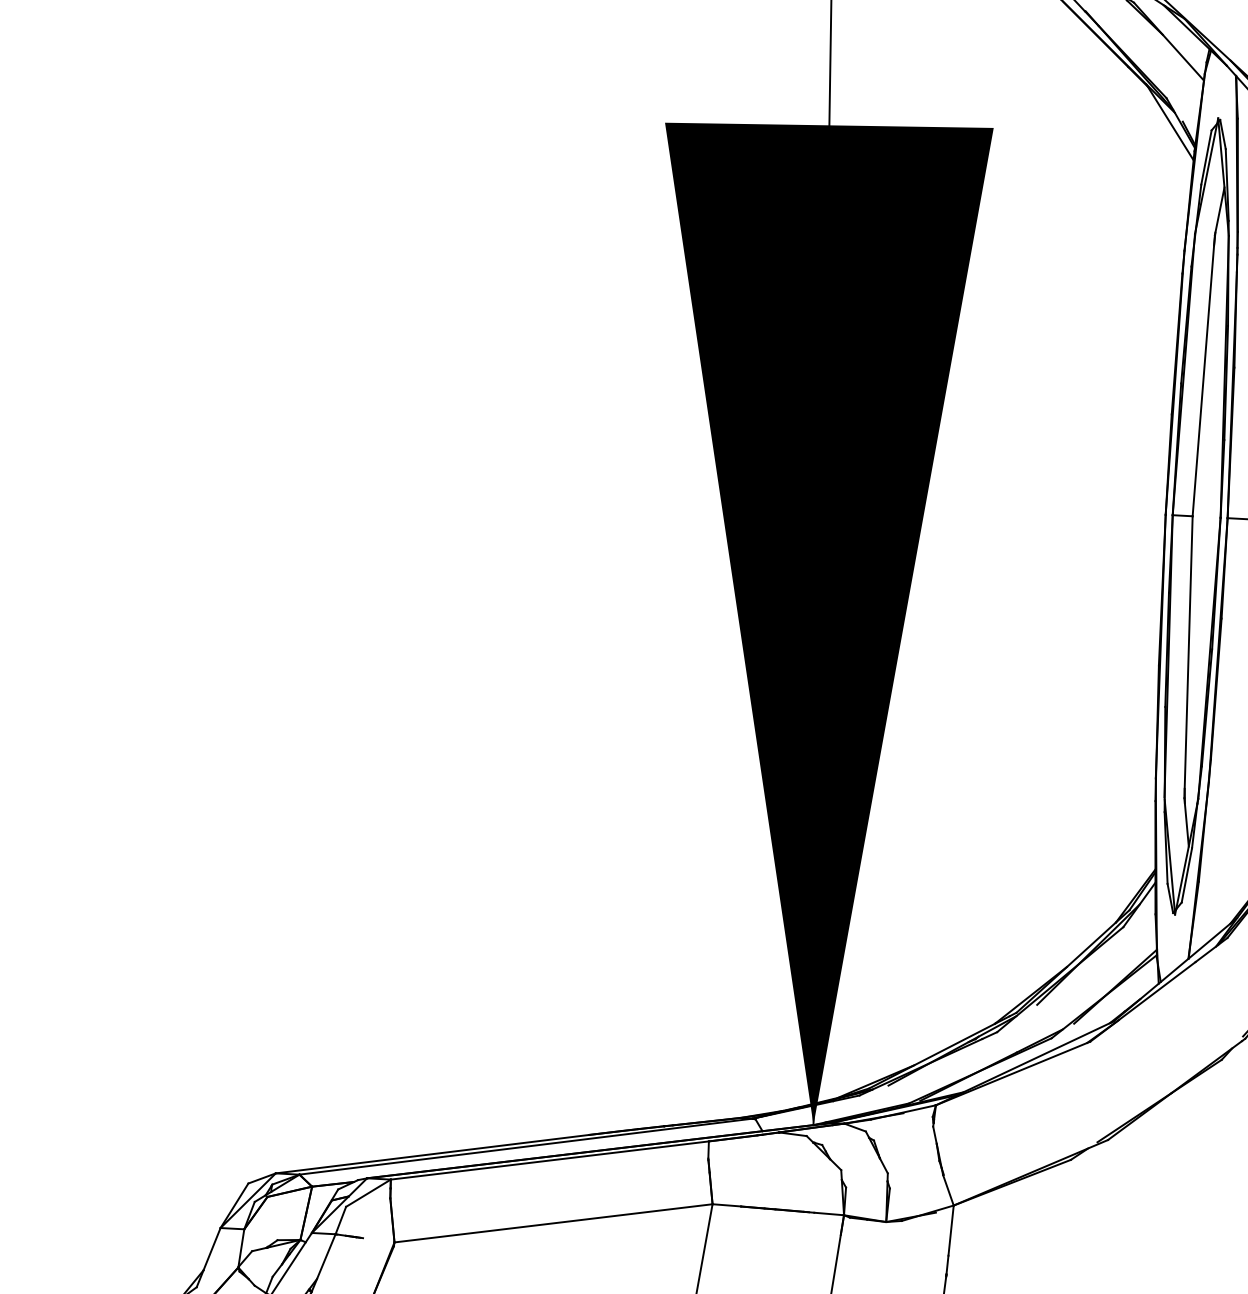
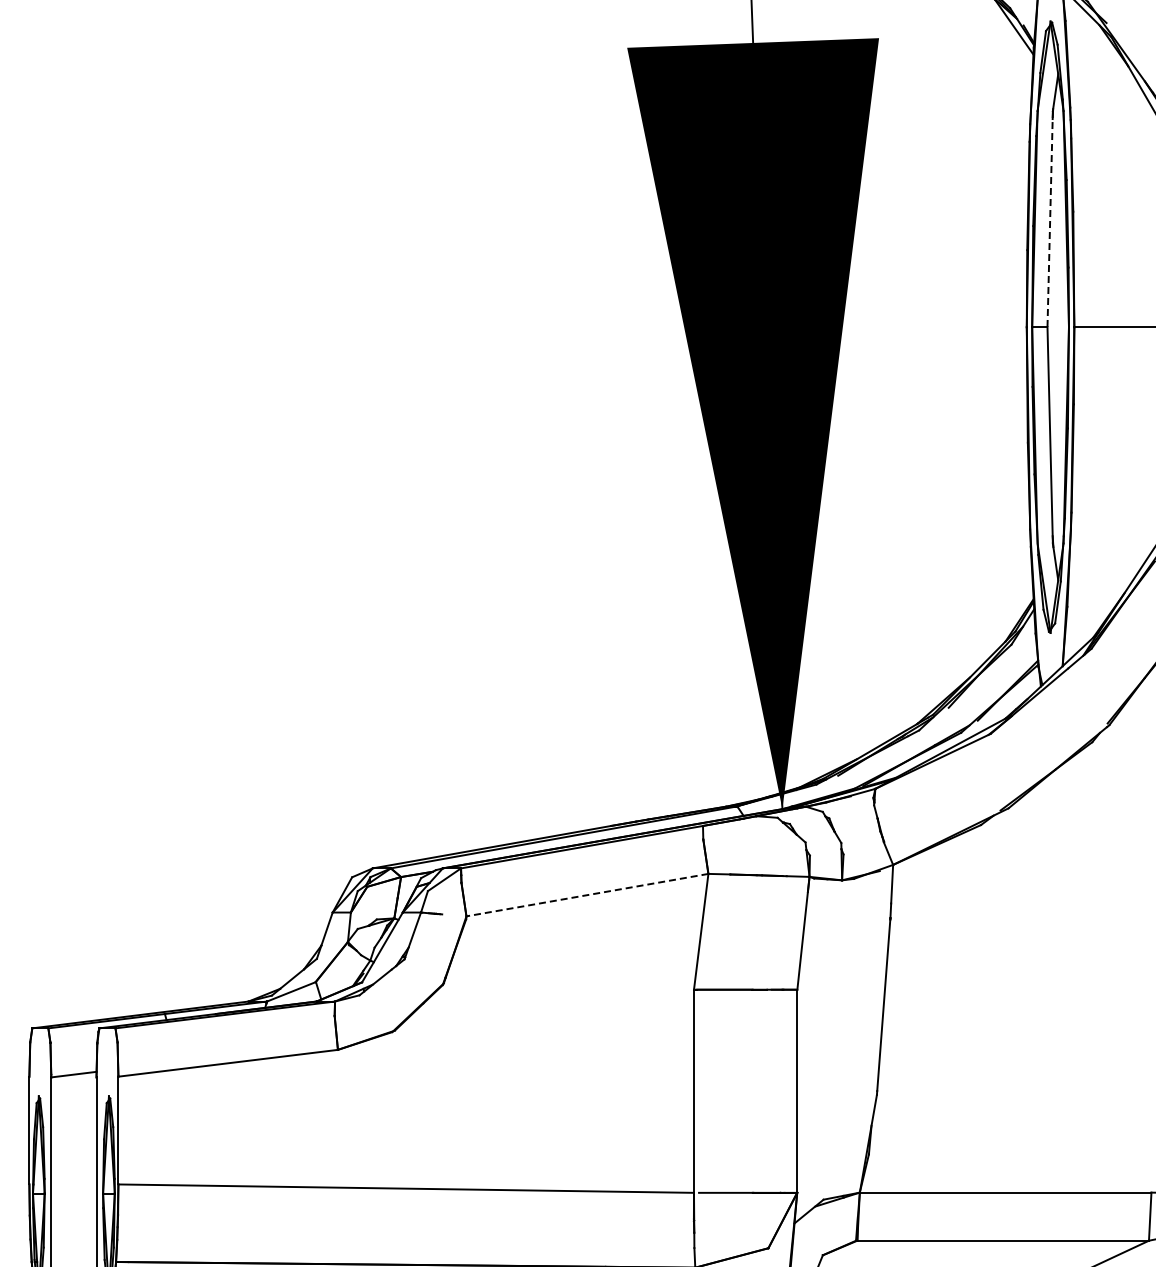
line: (1204, 376) -> (1050, 219), solid -> dashed
line: (553, 1223) -> (587, 895), solid -> dashed

